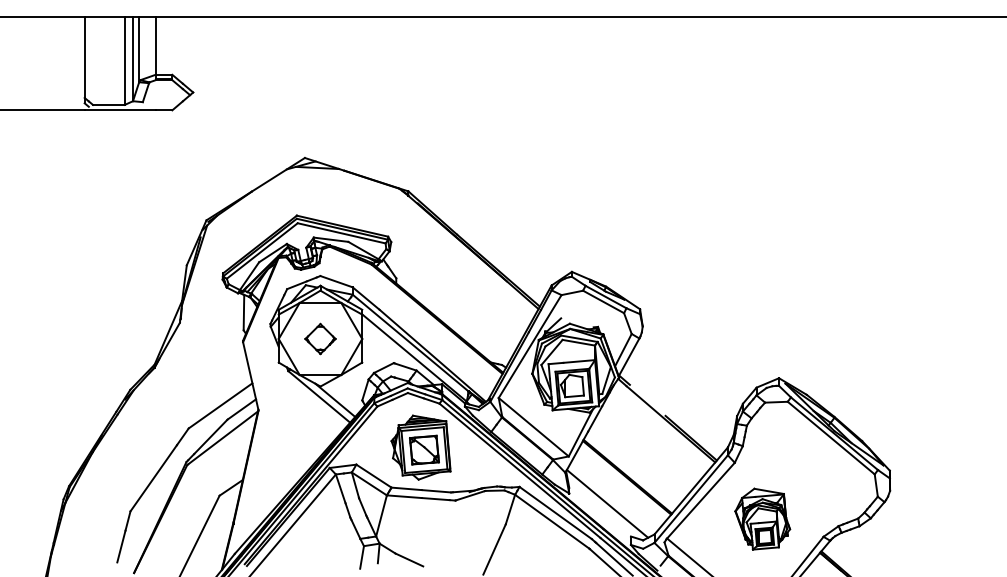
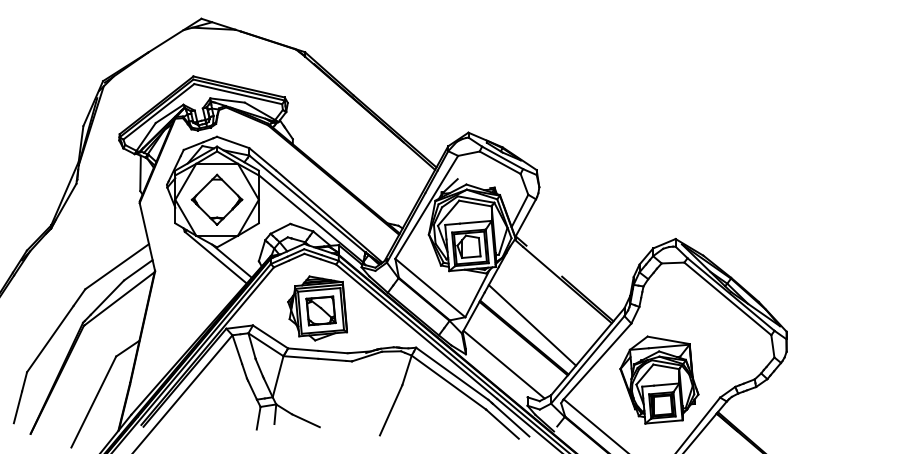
part: (320, 338) -> (217, 199), size x1.67
line: (635, 464) -> (532, 325), added
part: (762, 518) -> (659, 379), size x1.43

